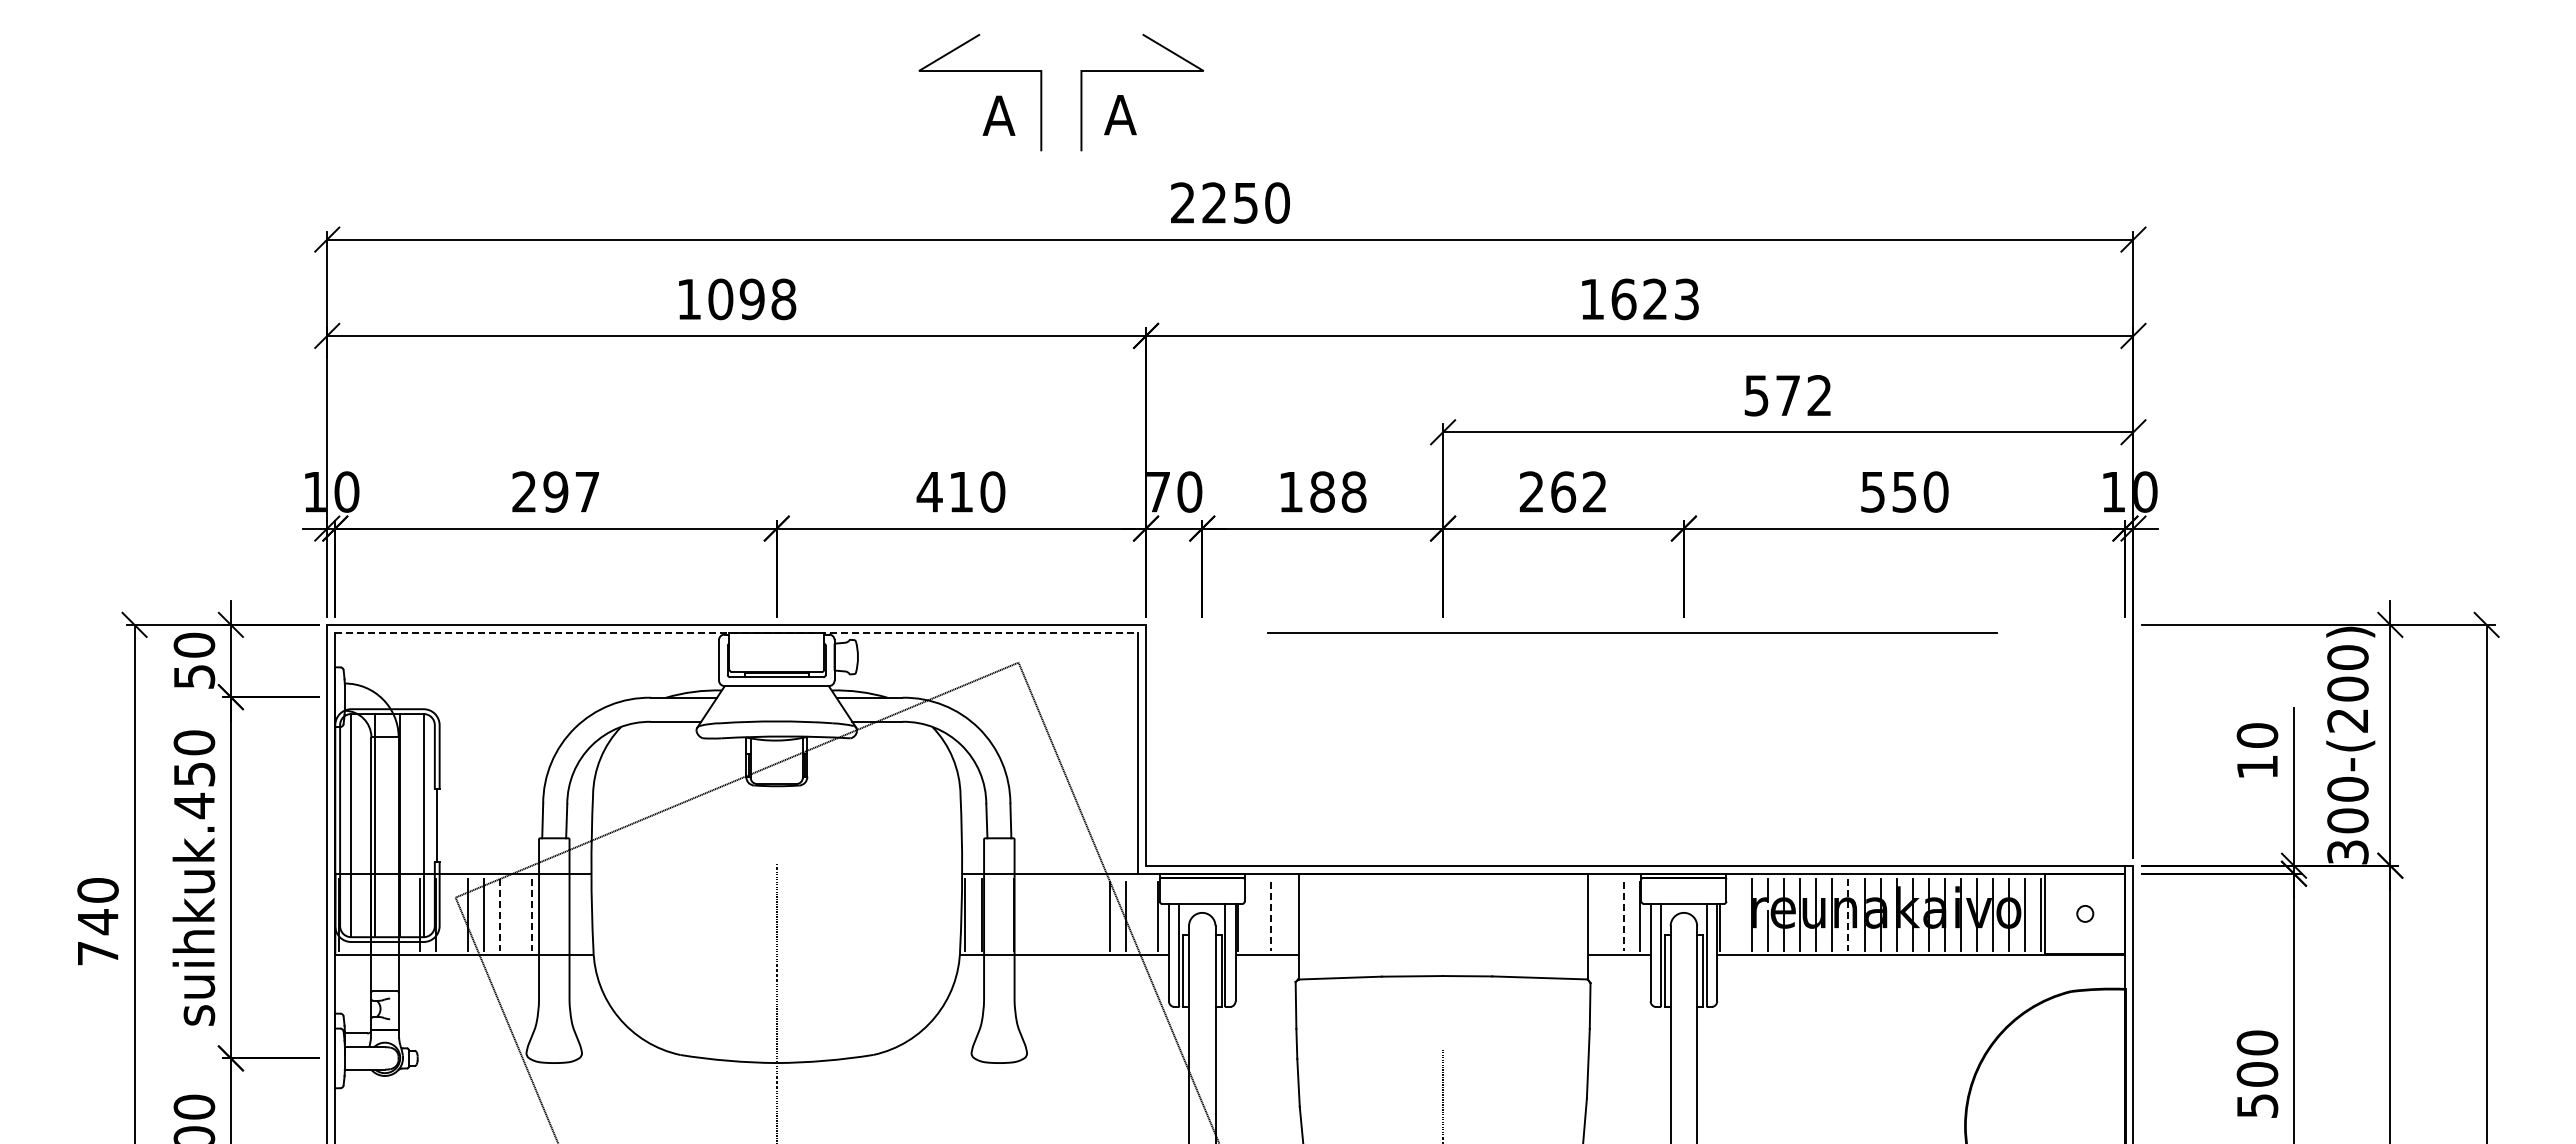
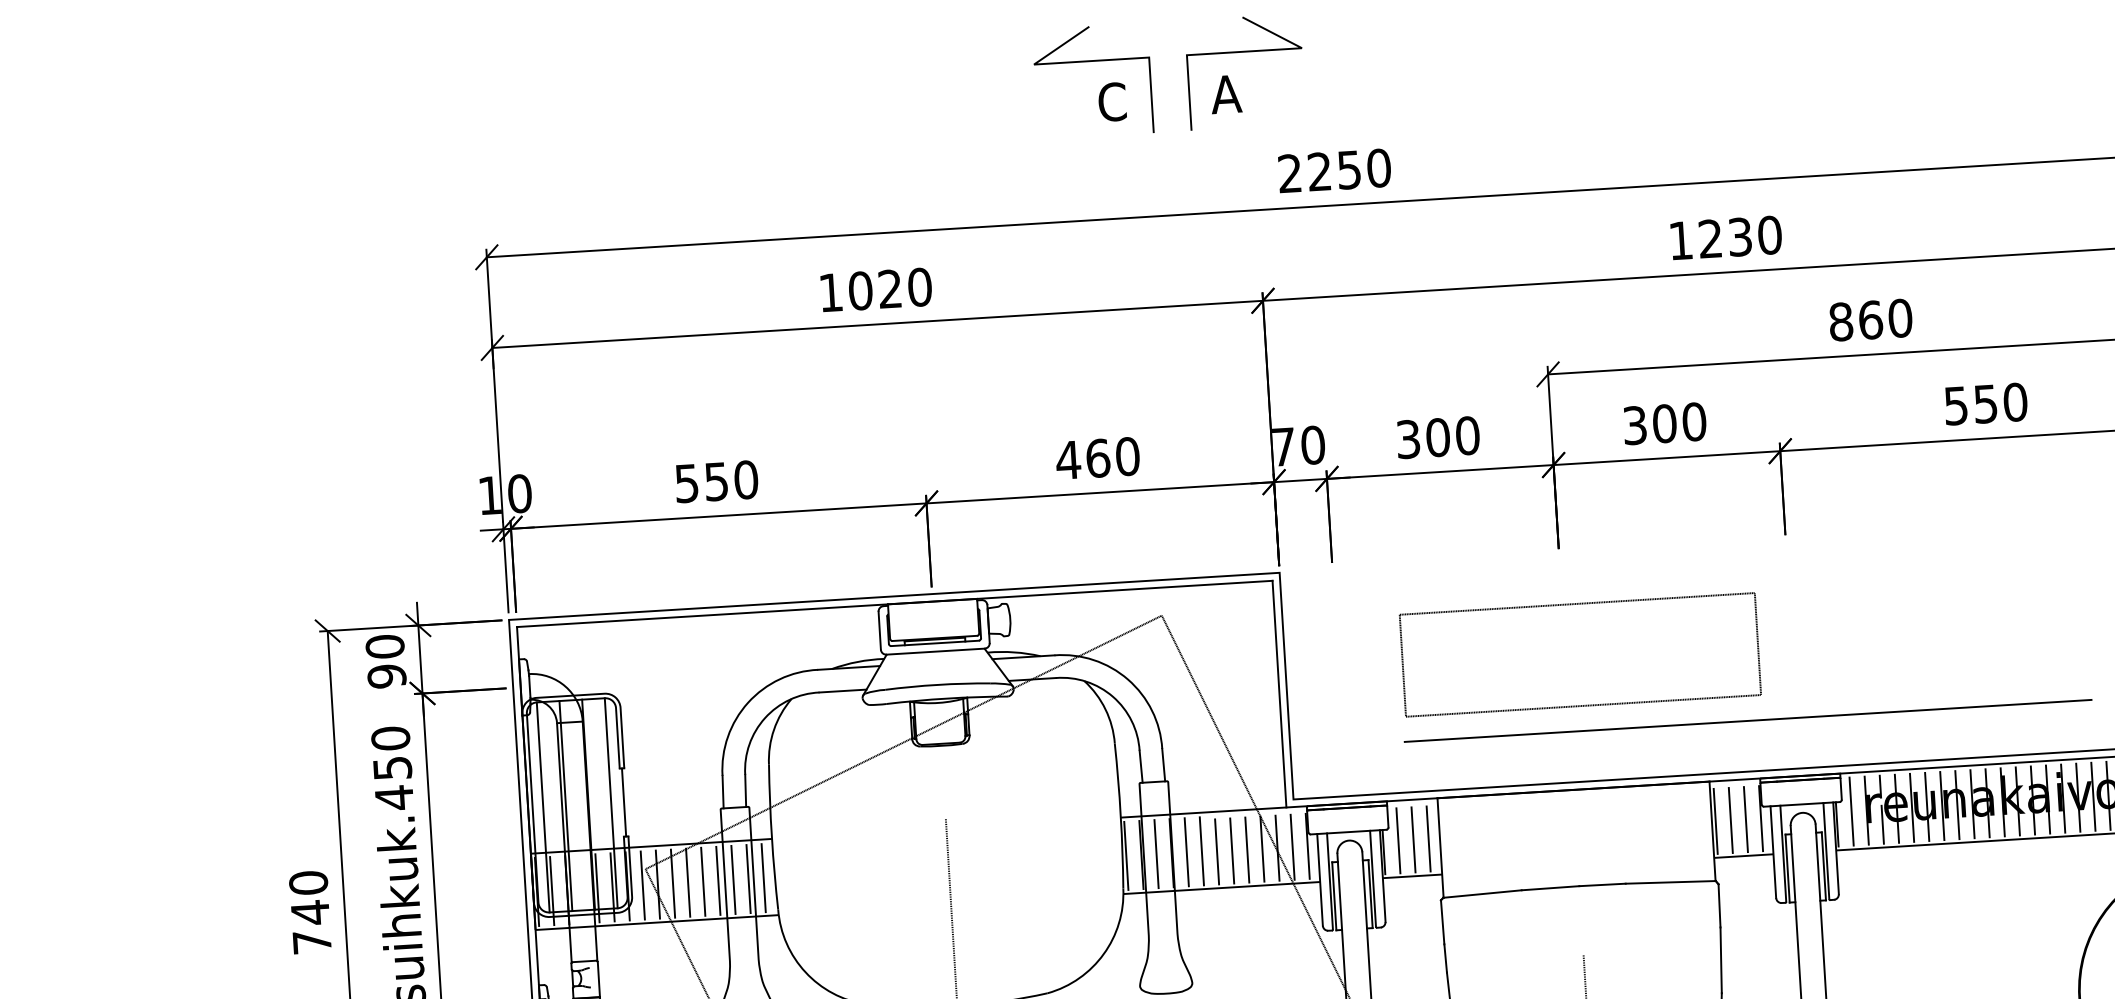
text: (998, 115) -> (1111, 101), A -> C
text: (767, 299) -> (904, 288), 1098 -> 1020
text: (1655, 299) -> (1740, 237), 1623 -> 1230
text: (1788, 395) -> (1871, 319), 572 -> 860
text: (555, 491) -> (716, 481), 297 -> 550
text: (961, 491) -> (1098, 457), 410 -> 460
text: (1322, 491) -> (1438, 437), 188 -> 300
text: (1563, 491) -> (1664, 423), 262 -> 300
line: (737, 632) -> (895, 603), dashed -> solid
line: (1632, 632) -> (1748, 720), moved
text: (193, 676) -> (386, 676), 50 -> 90
part: (1459, 677) -> (1577, 604), added
line: (355, 914) -> (552, 890), added
line: (403, 914) -> (597, 888), added
line: (451, 914) -> (642, 885), added
line: (515, 914) -> (702, 881), added
line: (548, 914) -> (733, 879), added
line: (564, 914) -> (748, 878), added
line: (580, 914) -> (764, 877), added
line: (997, 914) -> (1156, 853), added
line: (1029, 914) -> (1186, 852), added
line: (1045, 914) -> (1201, 851), added
line: (1736, 914) -> (1851, 811), added
line: (499, 915) -> (687, 883), dashed -> solid
line: (531, 915) -> (717, 881), dashed -> solid
line: (1061, 915) -> (1216, 851), added
line: (1077, 915) -> (1231, 850), added
line: (1093, 915) -> (1246, 849), added
line: (1142, 915) -> (1293, 846), added
line: (1254, 915) -> (1398, 840), added
line: (1286, 915) -> (1428, 838), added
line: (1591, 915) -> (1715, 820), added
line: (1607, 915) -> (1730, 819), added
line: (1848, 915) -> (1957, 805), dashed -> solid
line: (1270, 916) -> (1413, 840), dashed -> solid
line: (1623, 916) -> (1745, 819), dashed -> solid

